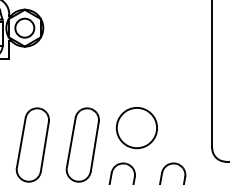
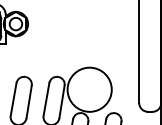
circle: (136, 127) -> (89, 89), size x1.67

